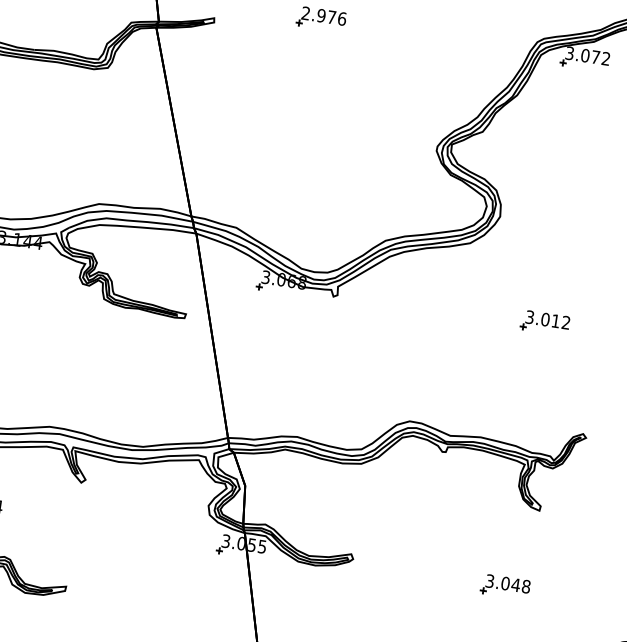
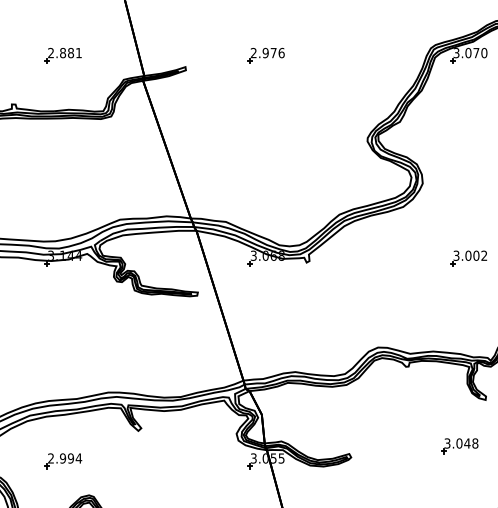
text: (606, 59) -> (484, 53), 3.072 -> 3.070
text: (556, 320) -> (476, 255), 3.012 -> 3.002
part: (505, 587) -> (459, 446), moved

